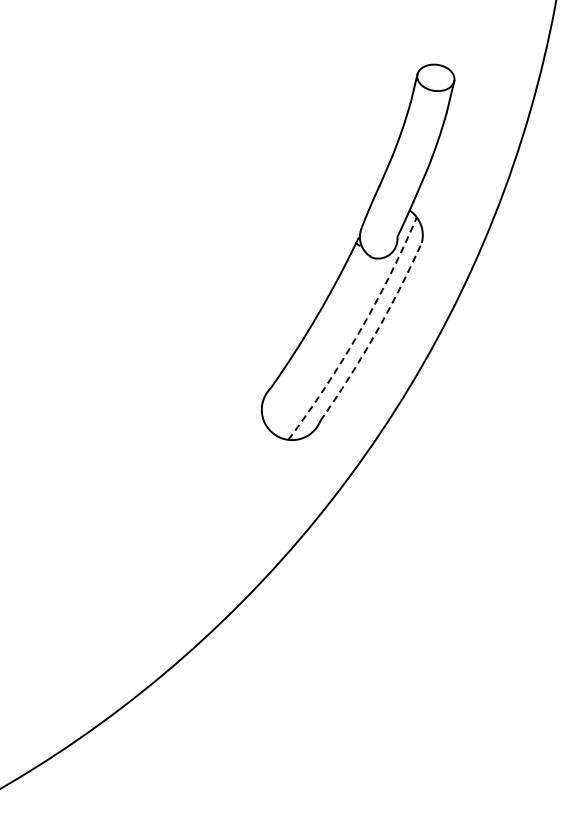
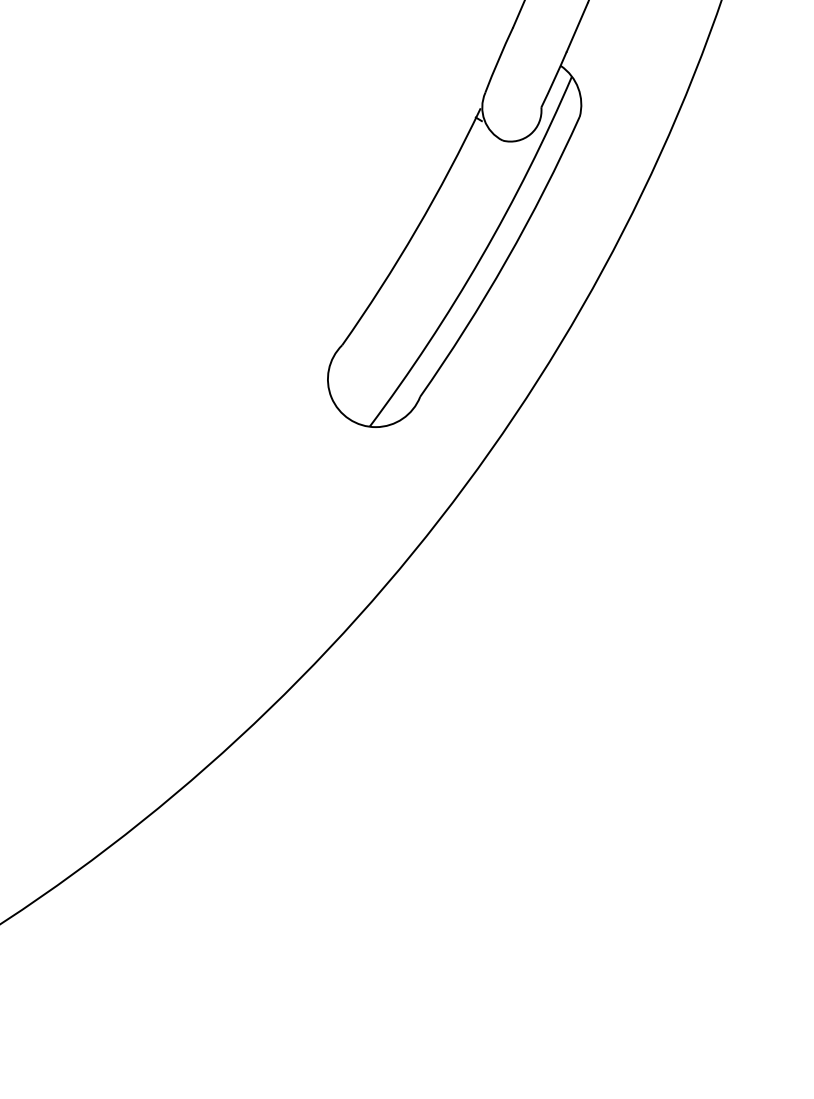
arc: (359, 332) -> (481, 257), dashed -> solid
arc: (375, 334) -> (506, 260), dashed -> solid

